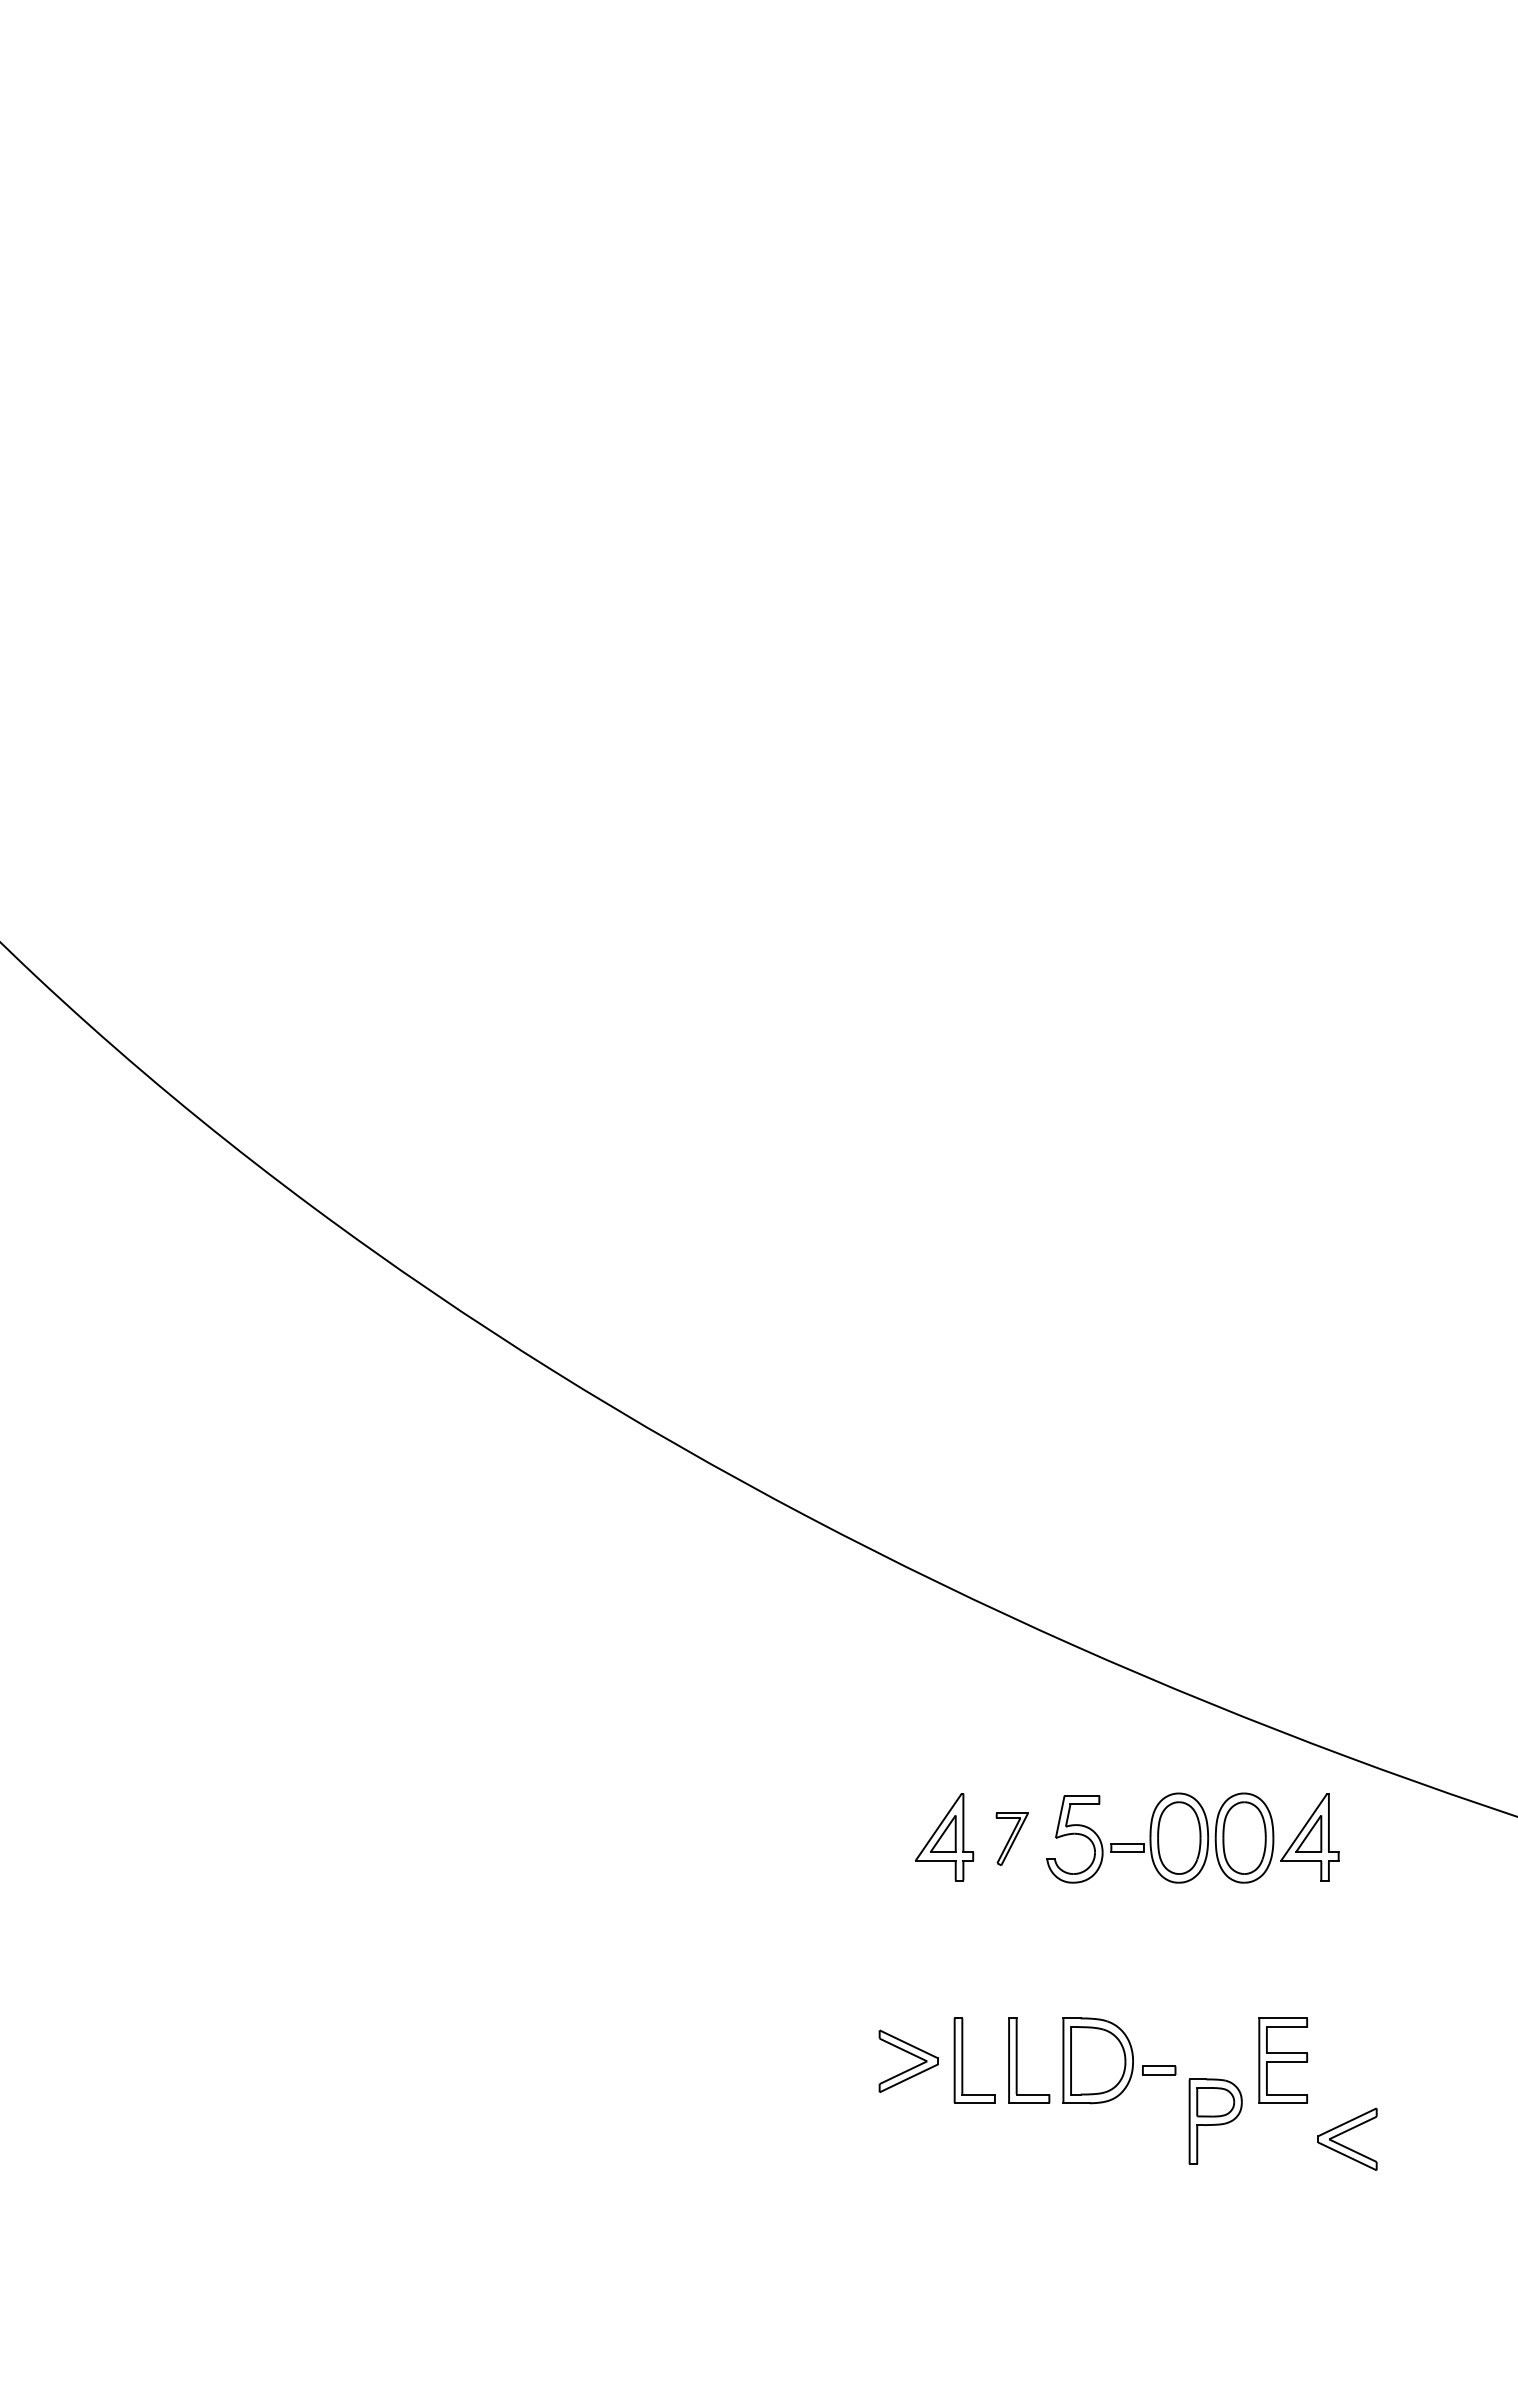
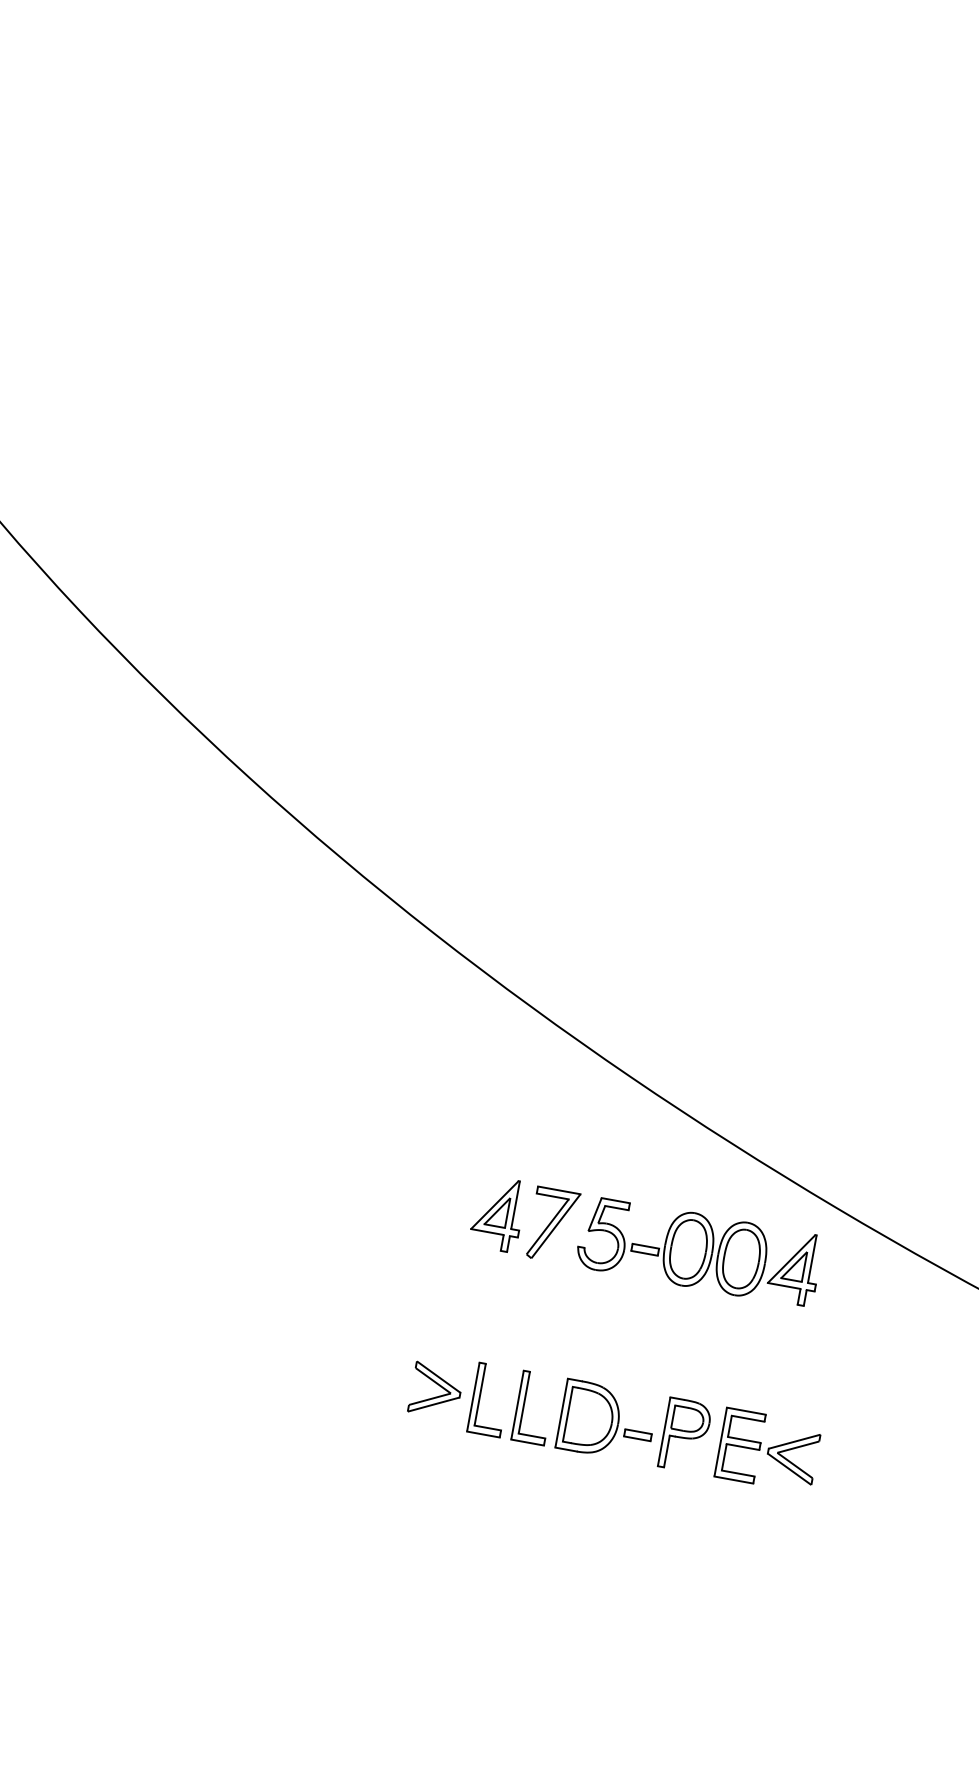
part: (1012, 1839) -> (552, 1225), size x1.67
part: (1215, 2121) -> (685, 1435), moved
part: (1347, 2138) -> (792, 1454), moved

